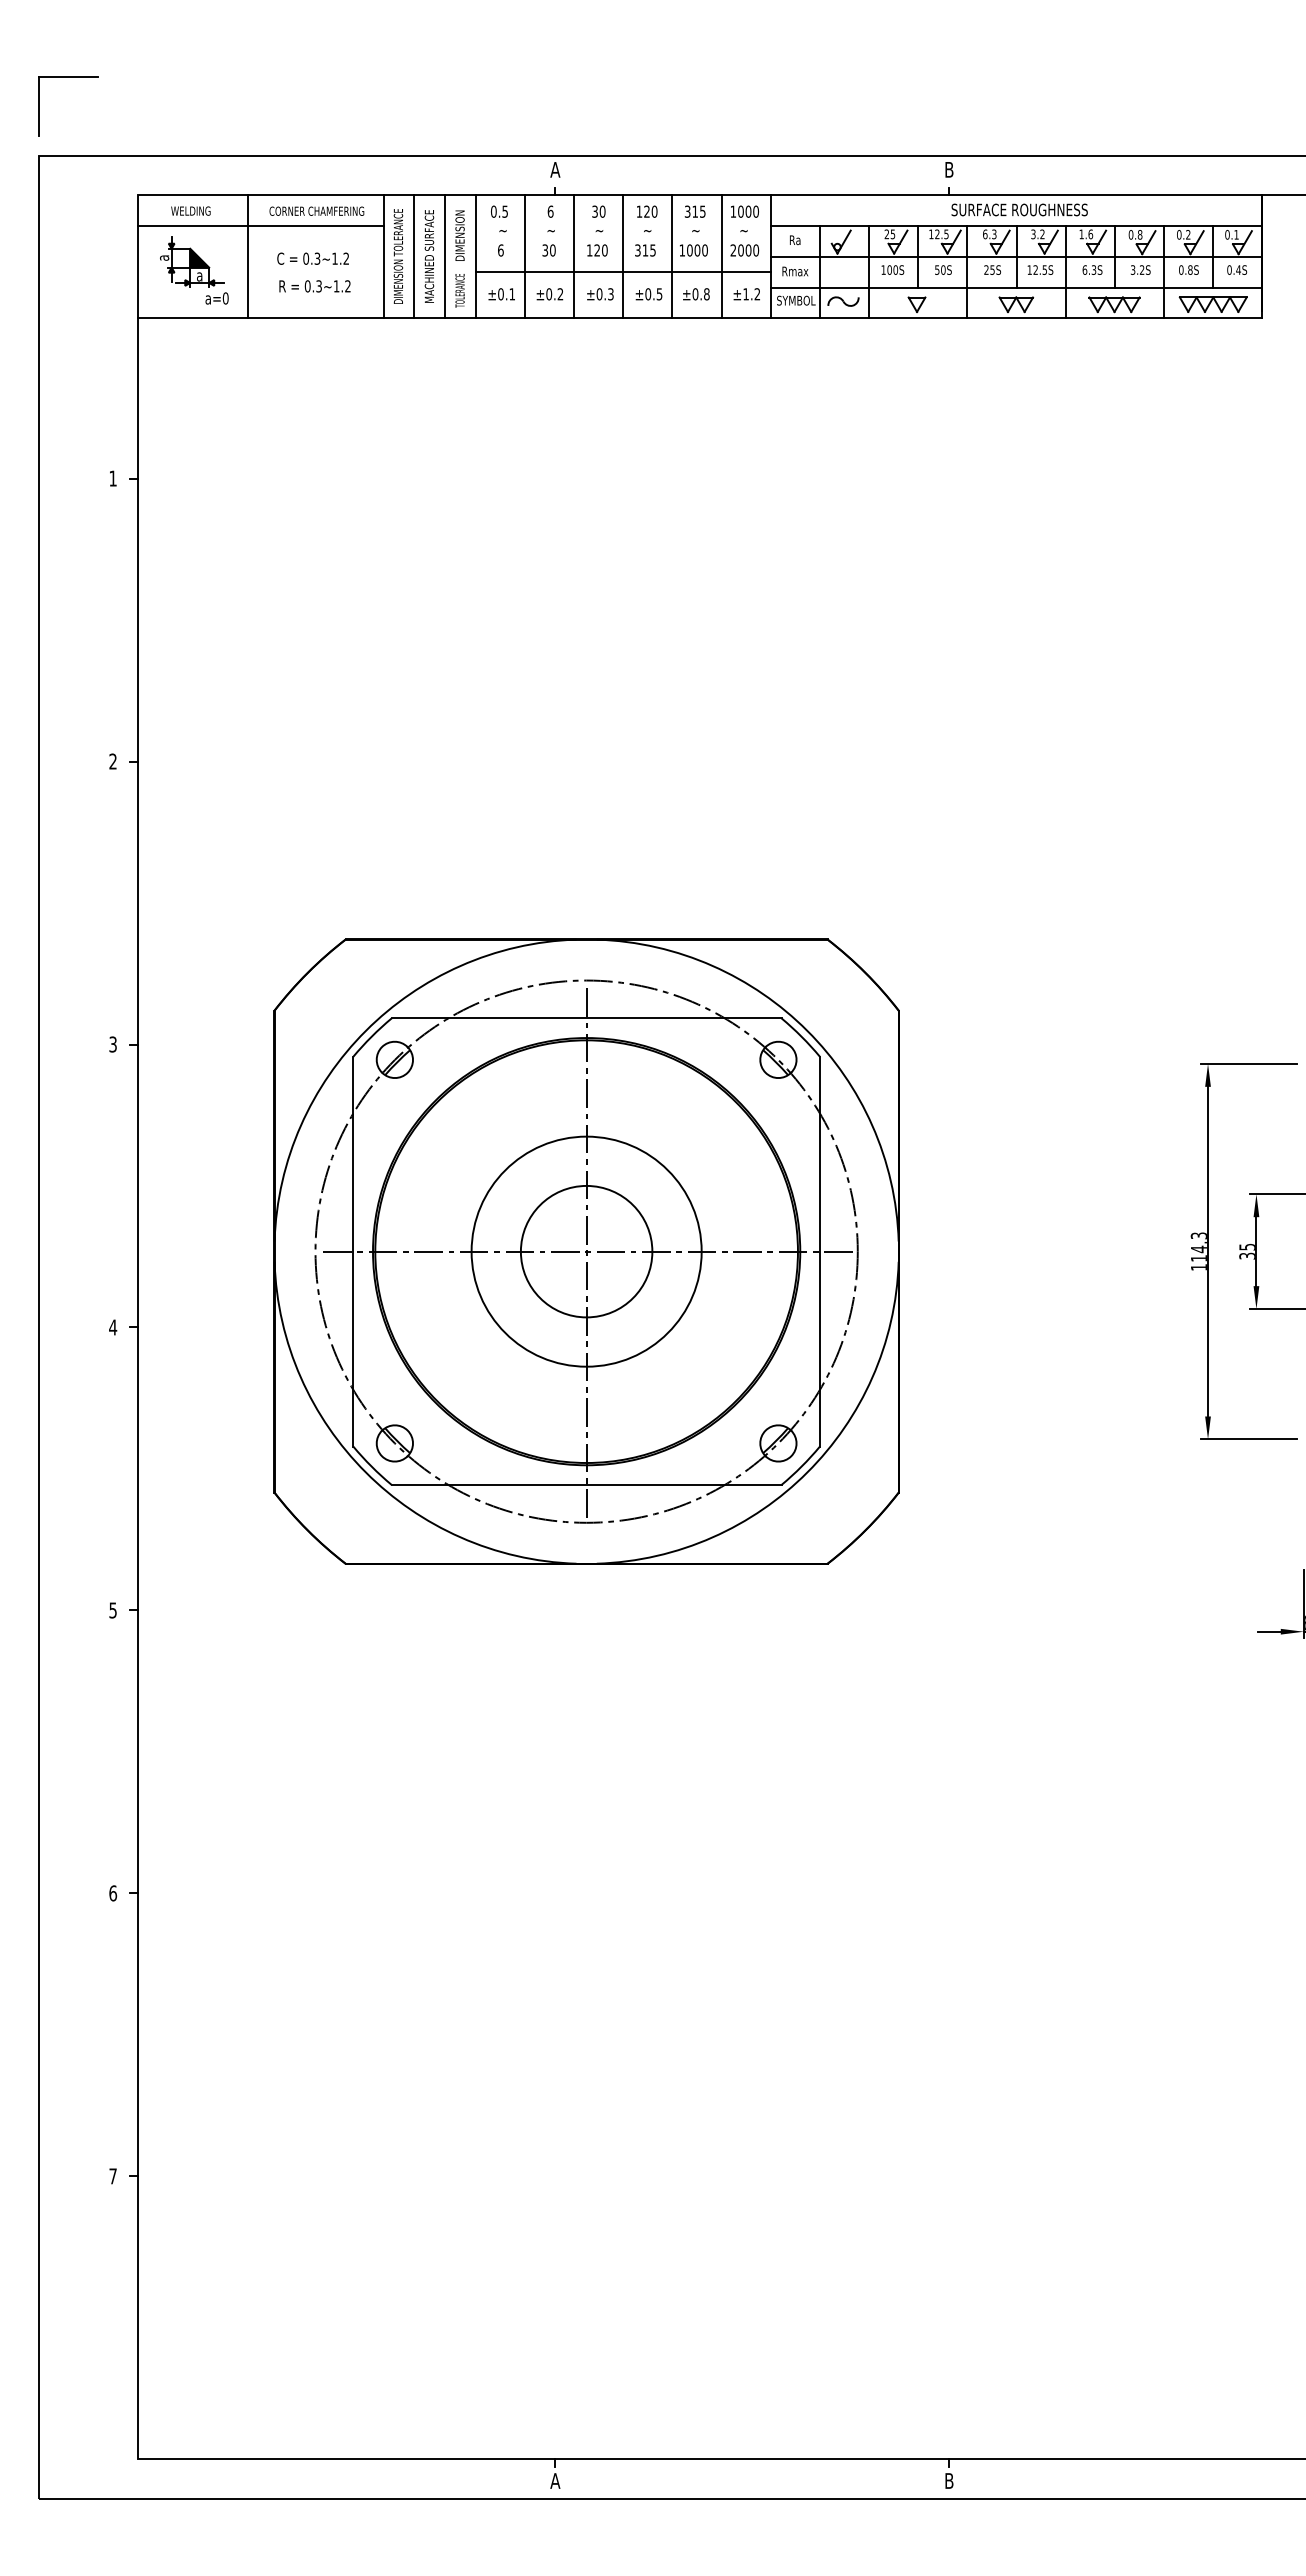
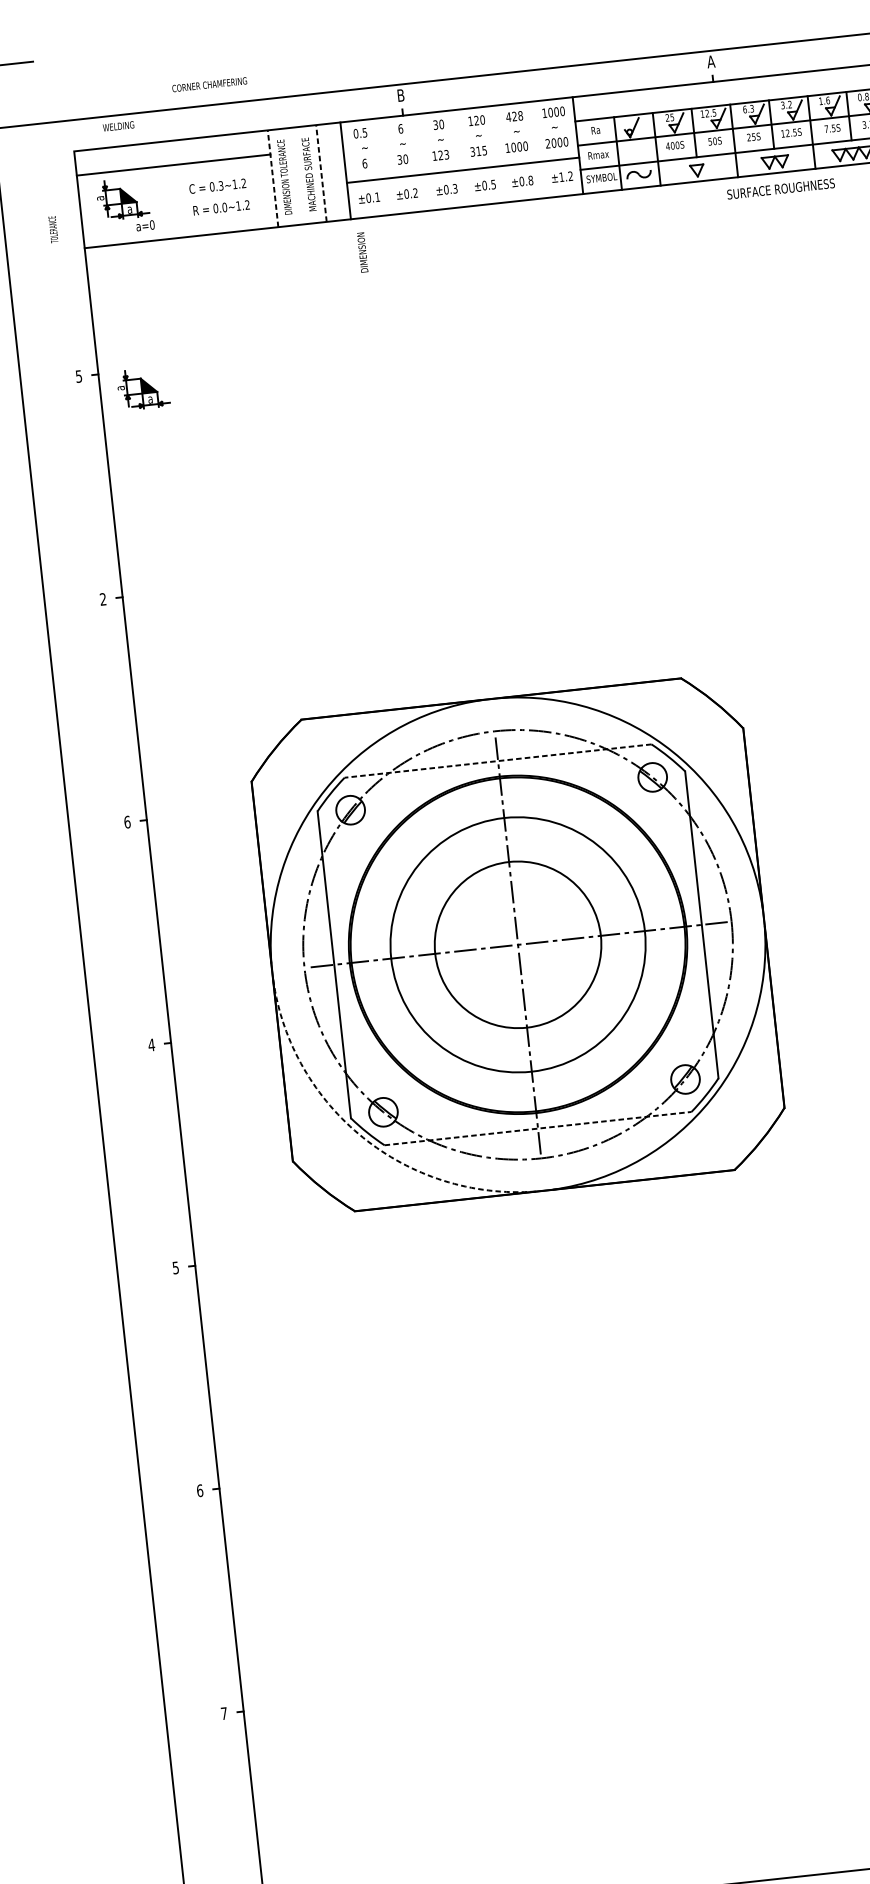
text: (555, 169) -> (400, 95), A -> B
text: (949, 169) -> (711, 61), B -> A
text: (1019, 209) -> (780, 188), moved
text: (190, 210) -> (118, 125), moved
text: (316, 210) -> (209, 84), moved
text: (694, 211) -> (514, 116), 315 -> 428
text: (459, 235) -> (362, 252), moved
text: (604, 250) -> (446, 154), 120 -> 123
line: (248, 256) -> (166, 190), removed
line: (383, 256) -> (272, 178), solid -> dashed
line: (414, 256) -> (297, 175), removed
line: (445, 256) -> (321, 173), solid -> dashed
line: (524, 256) -> (383, 166), removed
line: (574, 256) -> (423, 162), removed
line: (623, 256) -> (461, 157), removed
line: (672, 256) -> (500, 153), removed
line: (721, 256) -> (539, 149), removed
text: (883, 269) -> (667, 145), 100S -> 400S
text: (1089, 269) -> (830, 128), 6.3S -> 7.5S
text: (319, 286) -> (225, 207), 0.3~1.2 -> 0.0~1.2
text: (459, 290) -> (52, 229), moved
text: (112, 478) -> (78, 376), 1 -> 5
part: (192, 502) -> (143, 388), added
line: (586, 1018) -> (498, 761), solid -> dashed
text: (113, 1044) -> (127, 822), 3 -> 6
circle: (586, 1251) -> (517, 944), size x1.4
circle: (586, 1251) -> (517, 944), size x1.6
arc: (365, 1472) -> (362, 1137), solid -> dashed
line: (586, 1485) -> (537, 1129), solid -> dashed

